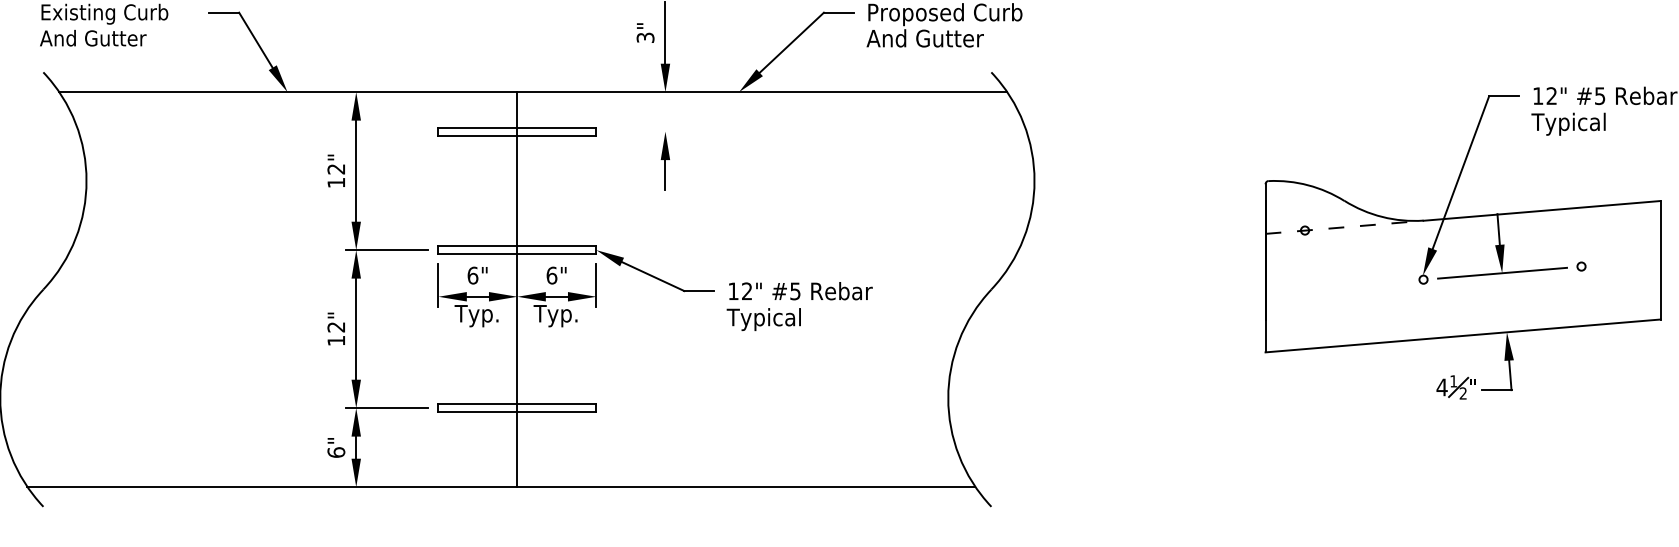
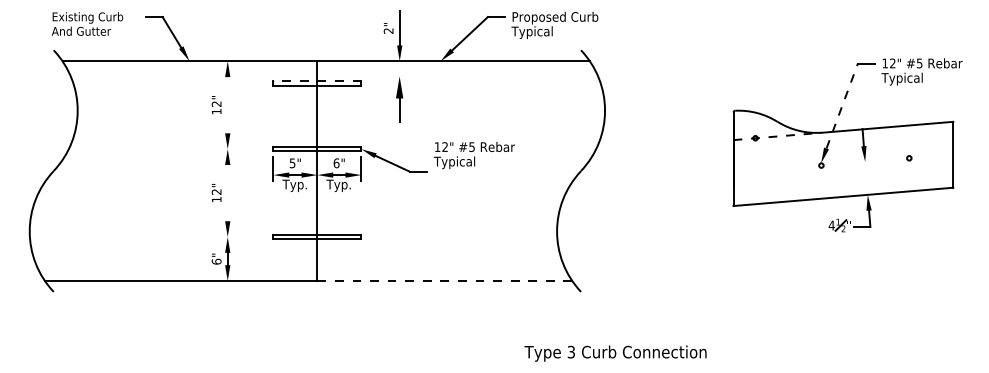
text: (645, 36) -> (388, 30), 3" -> 2"
text: (923, 40) -> (543, 32), And Gutter -> Typical
line: (517, 126) -> (317, 80), solid -> dashed
part: (665, 162) -> (399, 100), size x1.4
line: (355, 171) -> (227, 105), removed
line: (1461, 171) -> (842, 105), solid -> dashed
line: (386, 250) -> (244, 149), removed
line: (1502, 272) -> (865, 161), removed
text: (472, 275) -> (292, 163), 6" -> 5"
text: (798, 306) -> (473, 155), moved
line: (355, 328) -> (227, 192), removed
line: (386, 408) -> (244, 237), removed
line: (747, 488) -> (445, 281), solid -> dashed

